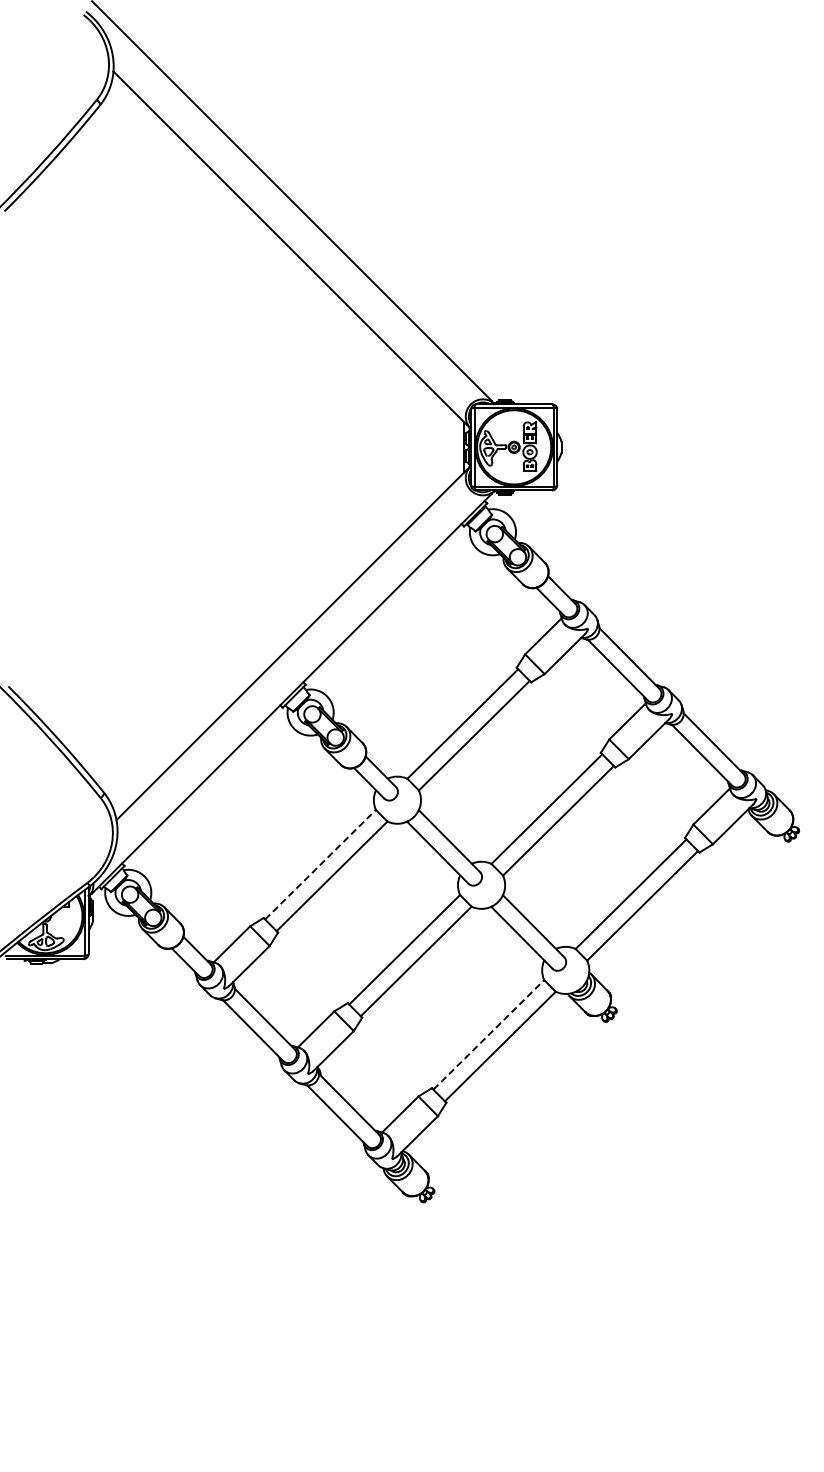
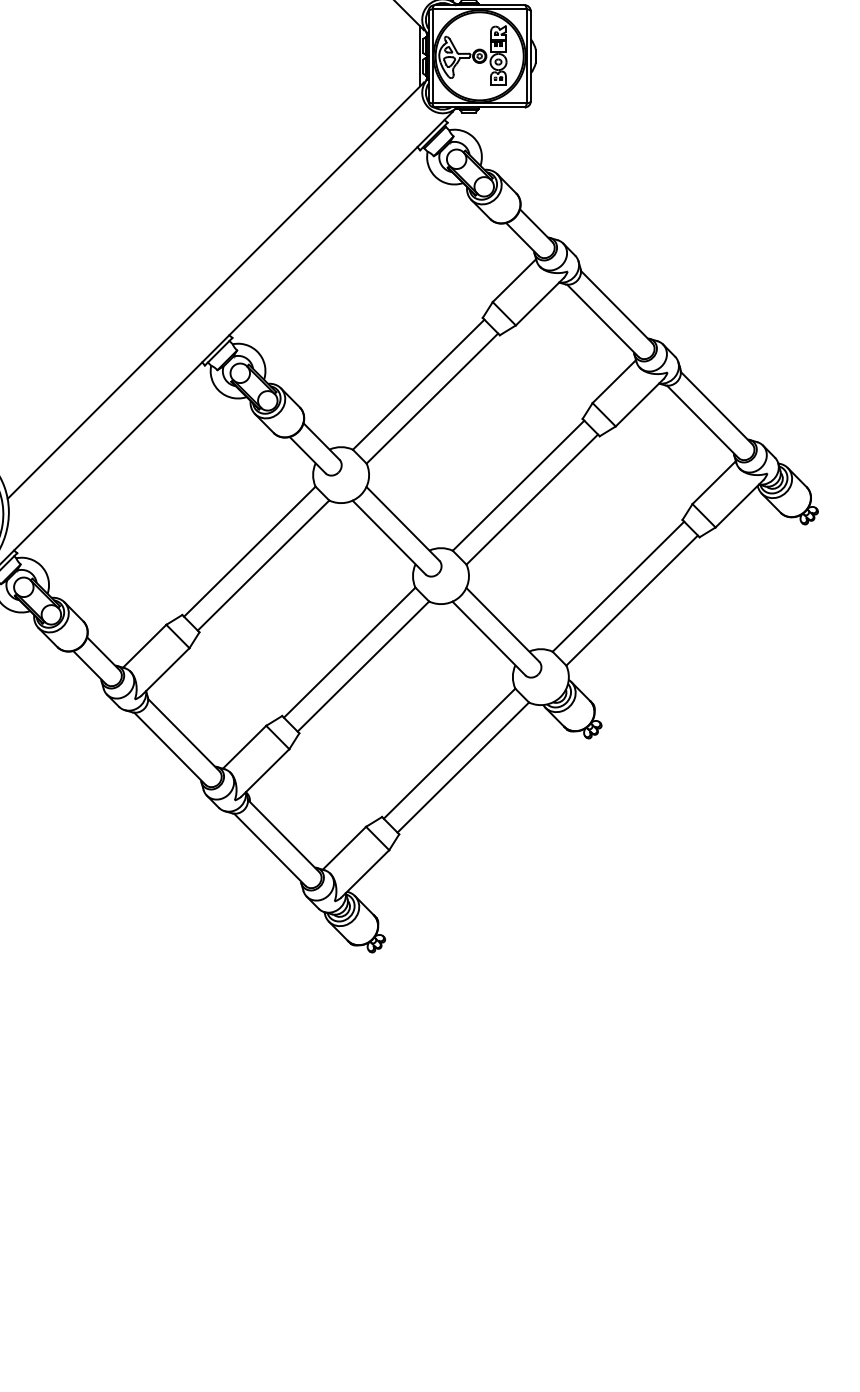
line: (320, 864) -> (249, 551), dashed -> solid
line: (488, 1034) -> (449, 753), dashed -> solid

